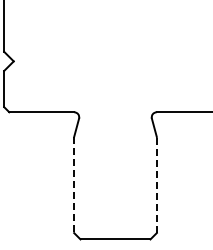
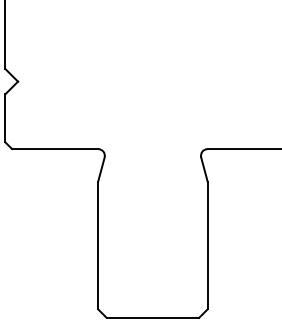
line: (156, 184) -> (207, 244), dashed -> solid
line: (74, 185) -> (98, 246), dashed -> solid

